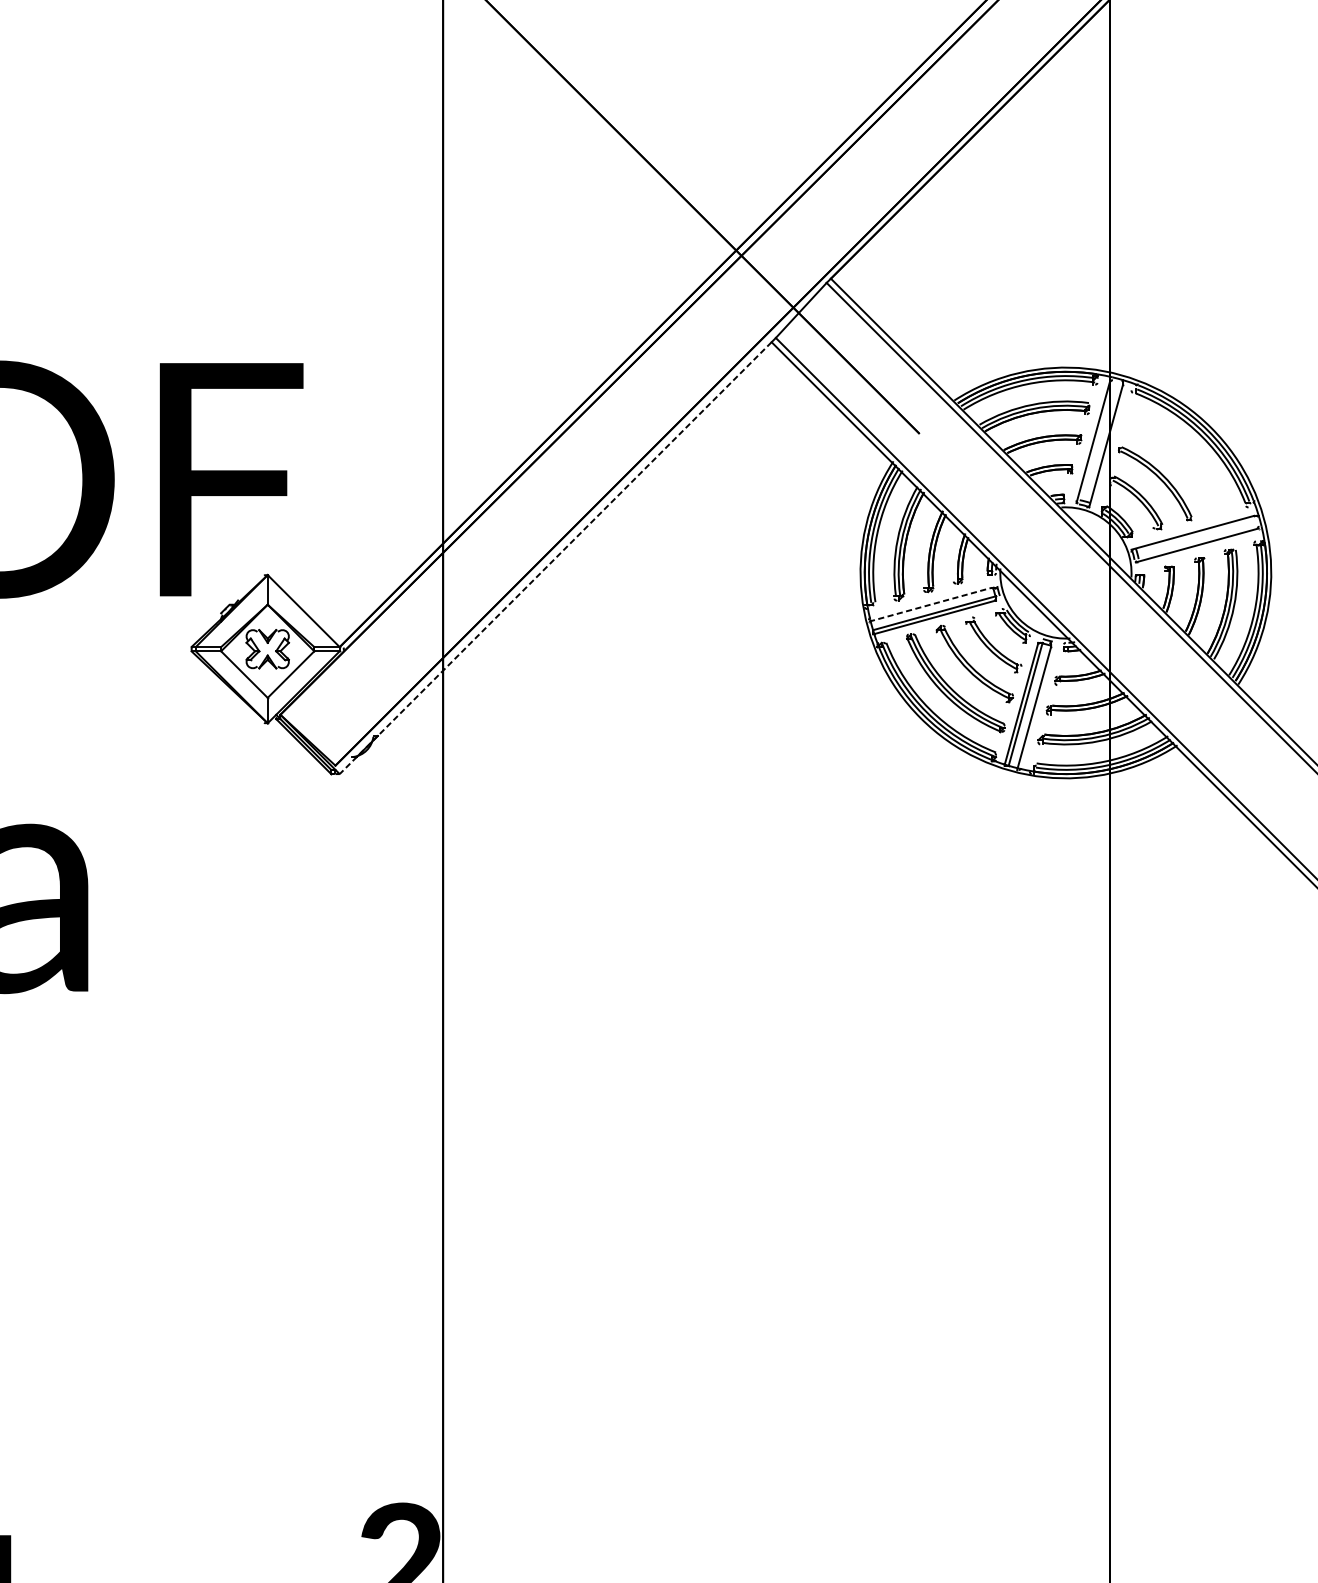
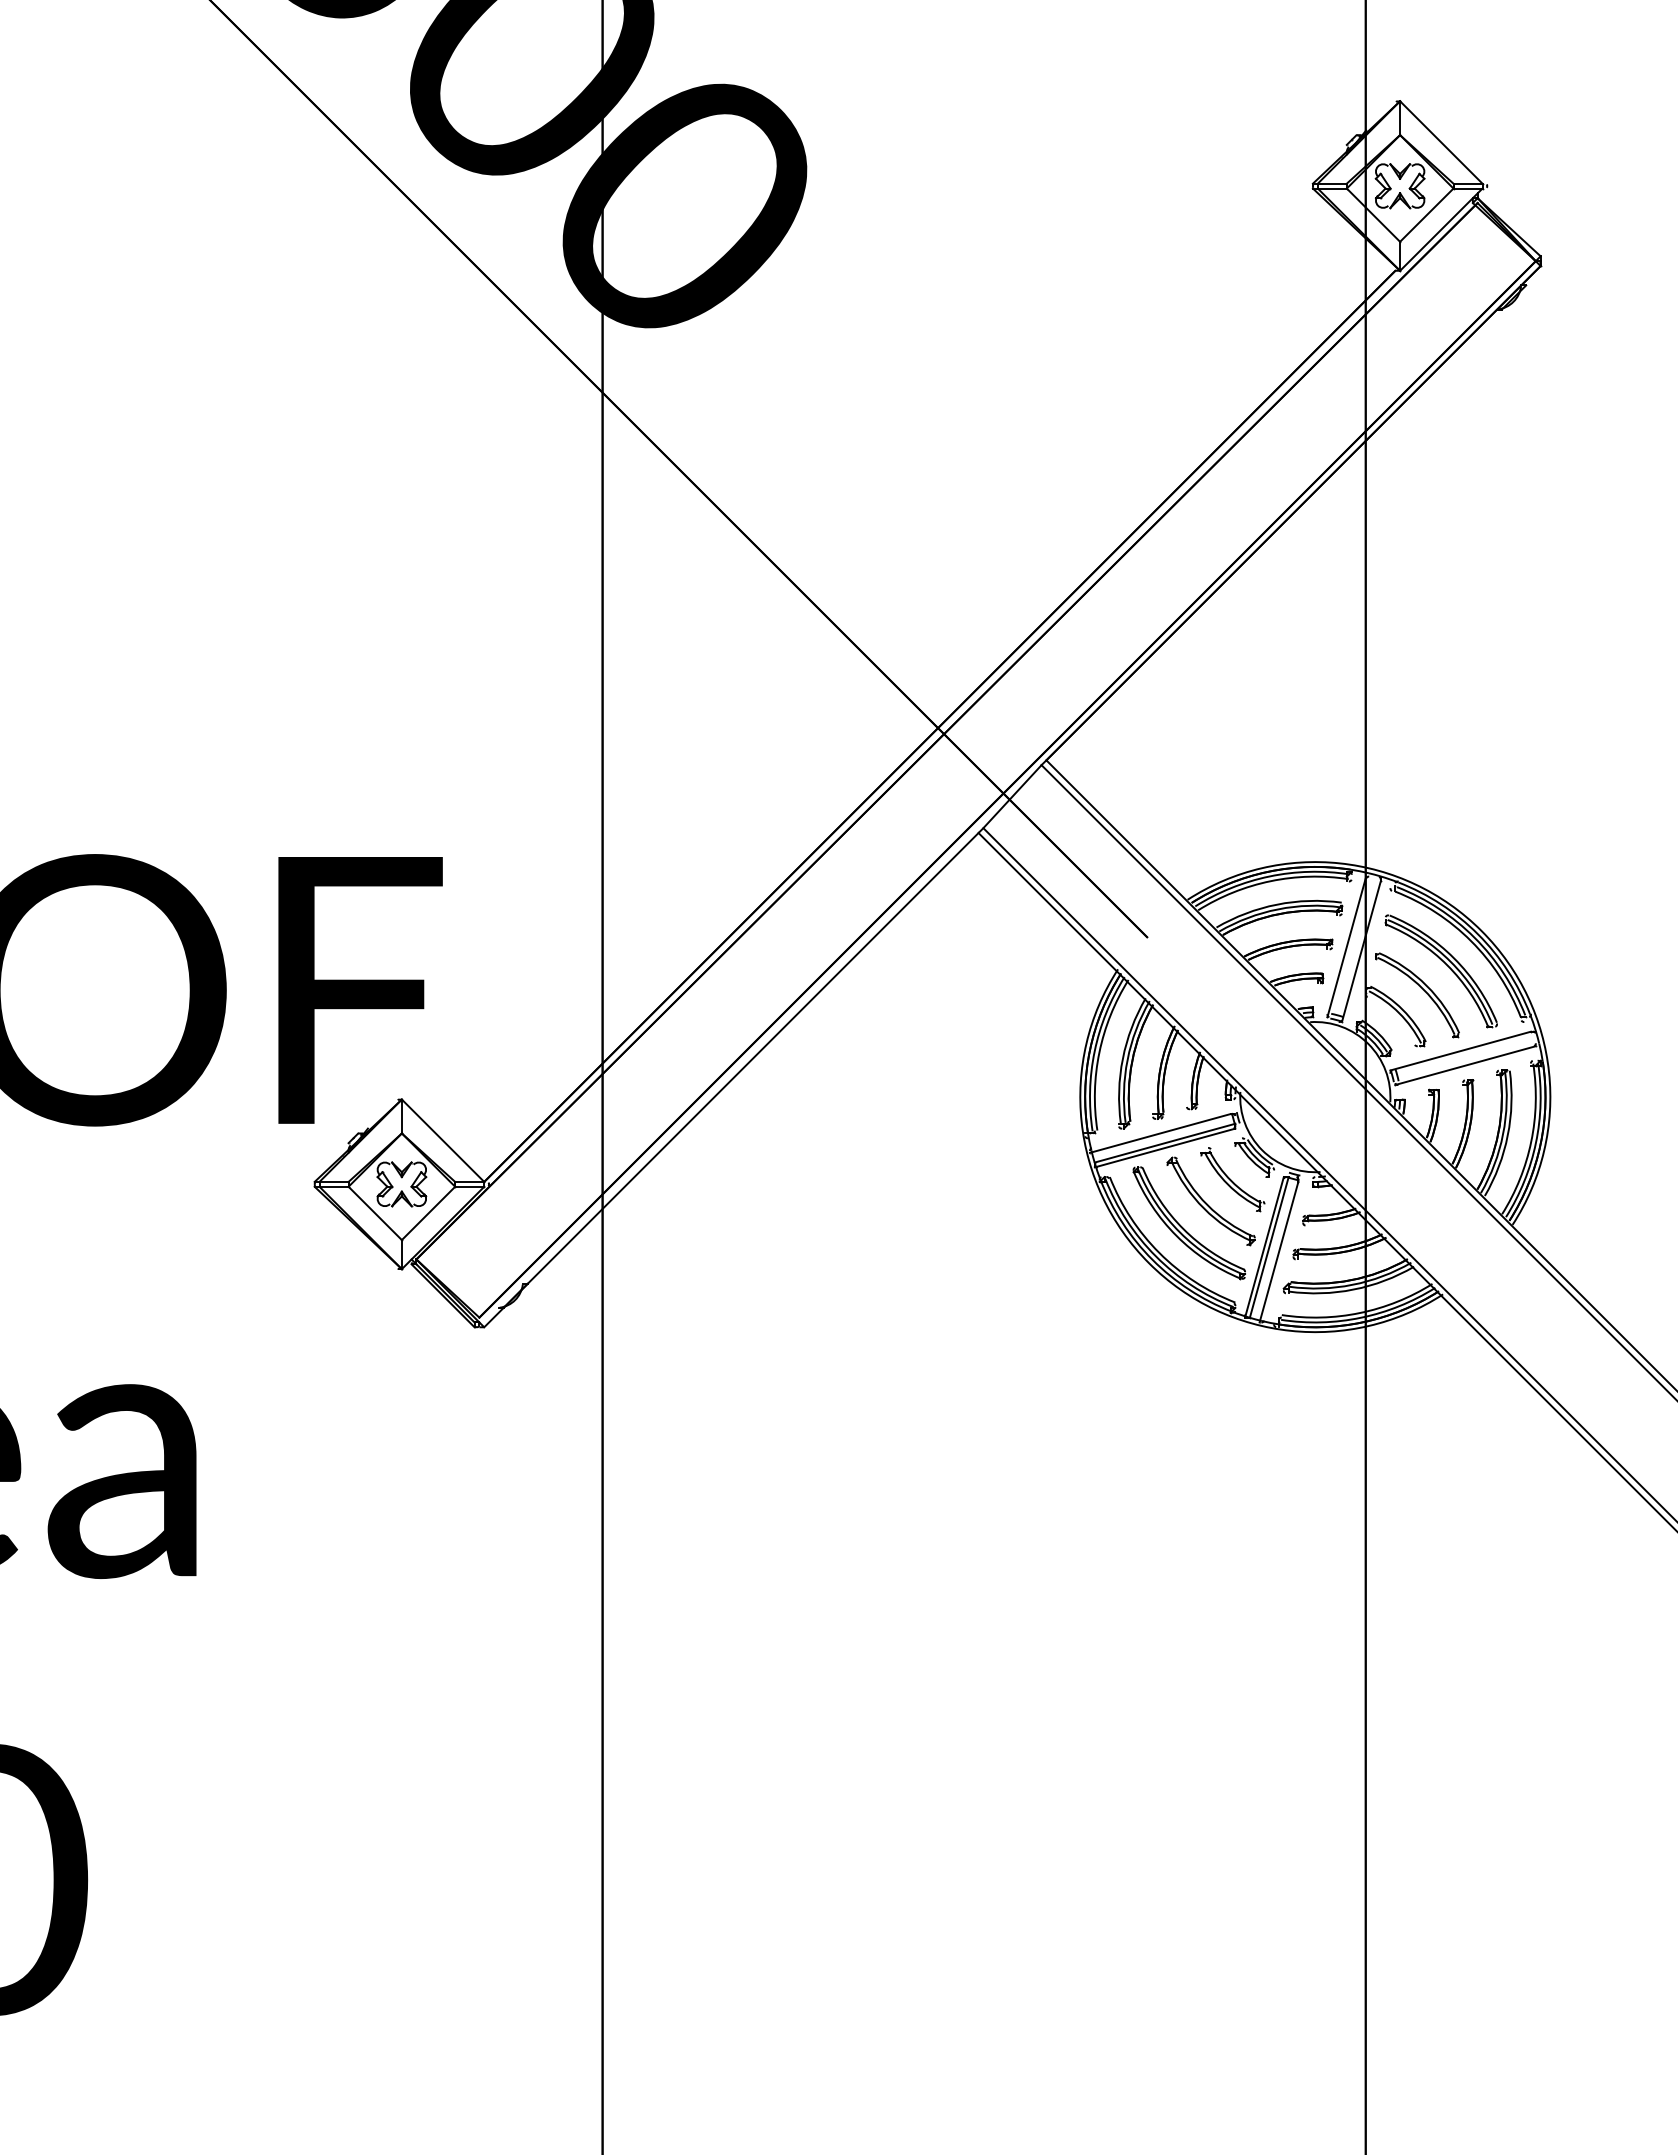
part: (1180, 457) -> (1446, 965), added
line: (555, 558) -> (731, 1080), dashed -> solid
line: (930, 604) -> (1160, 1133), dashed -> solid

